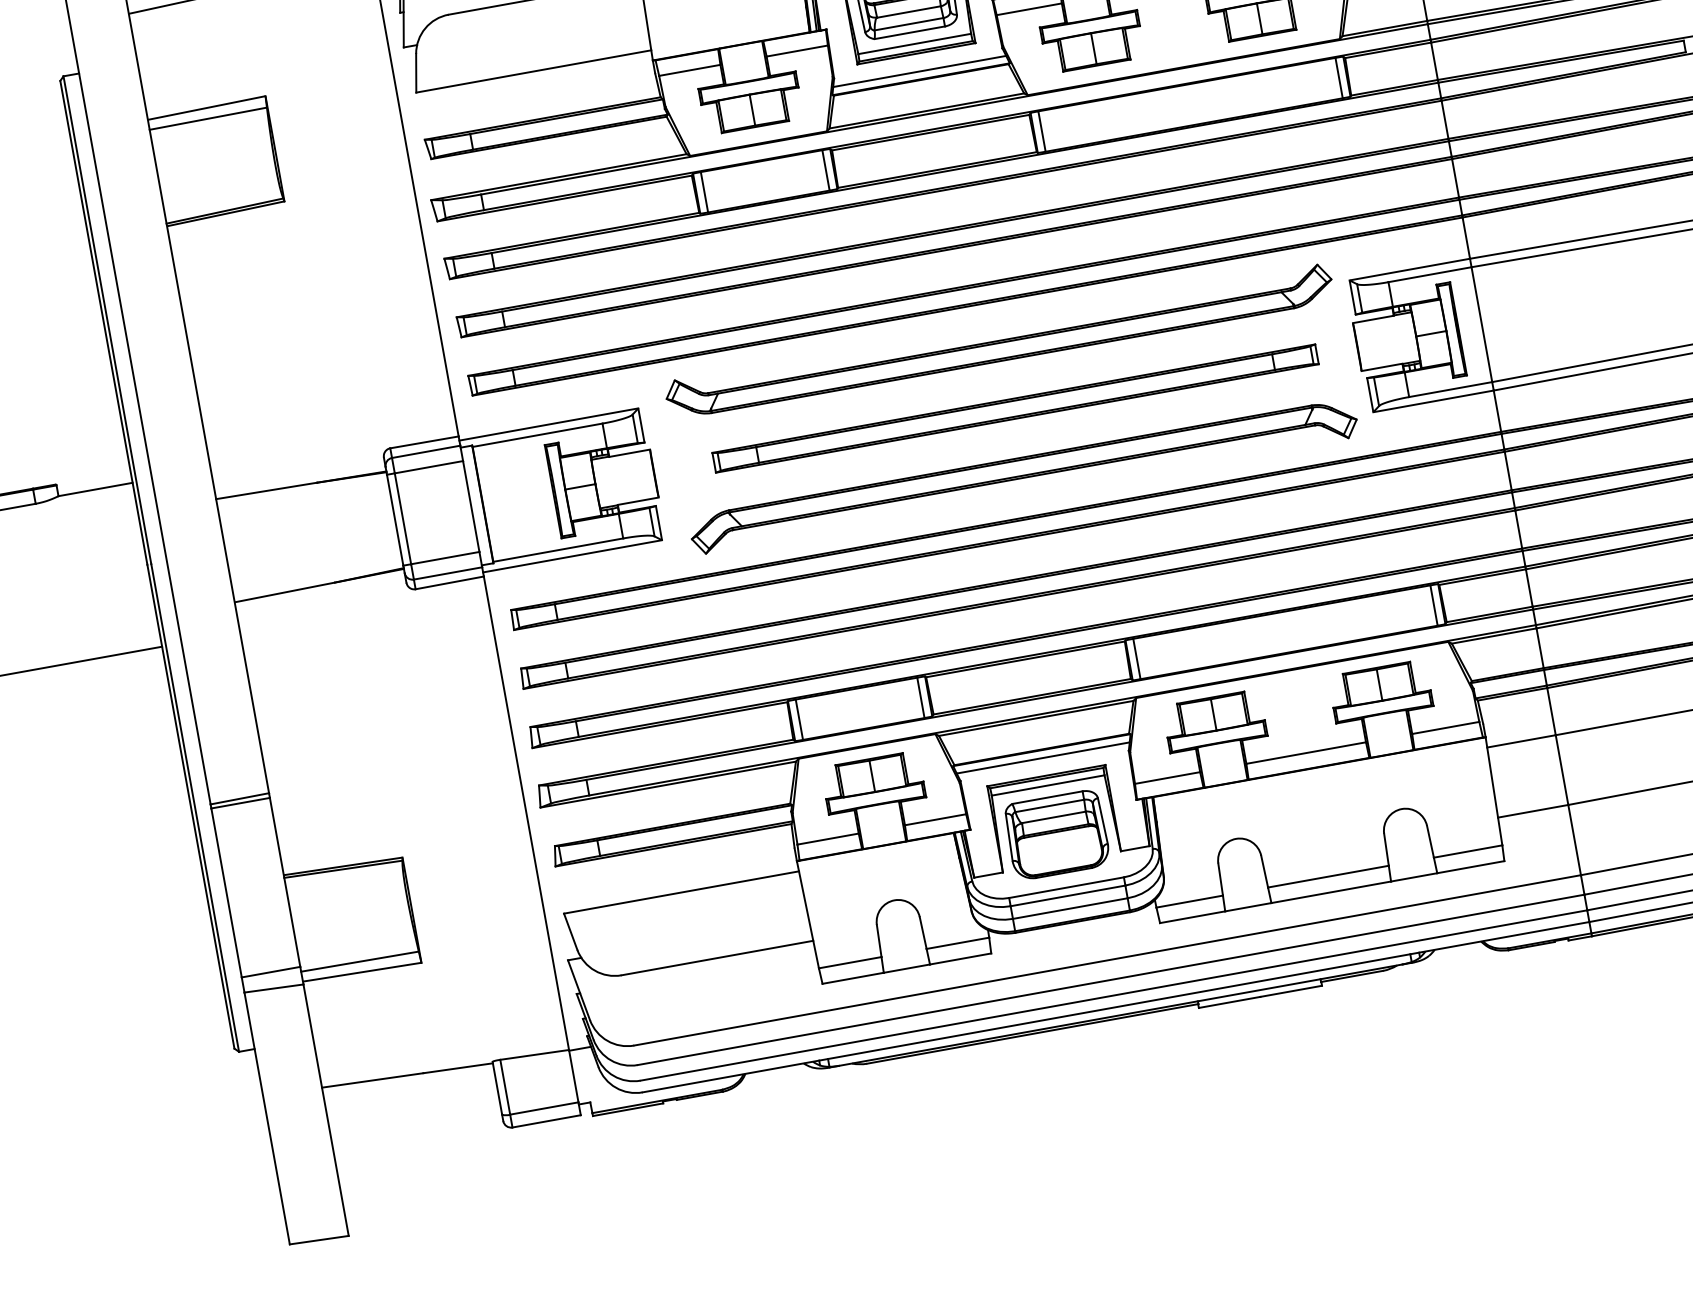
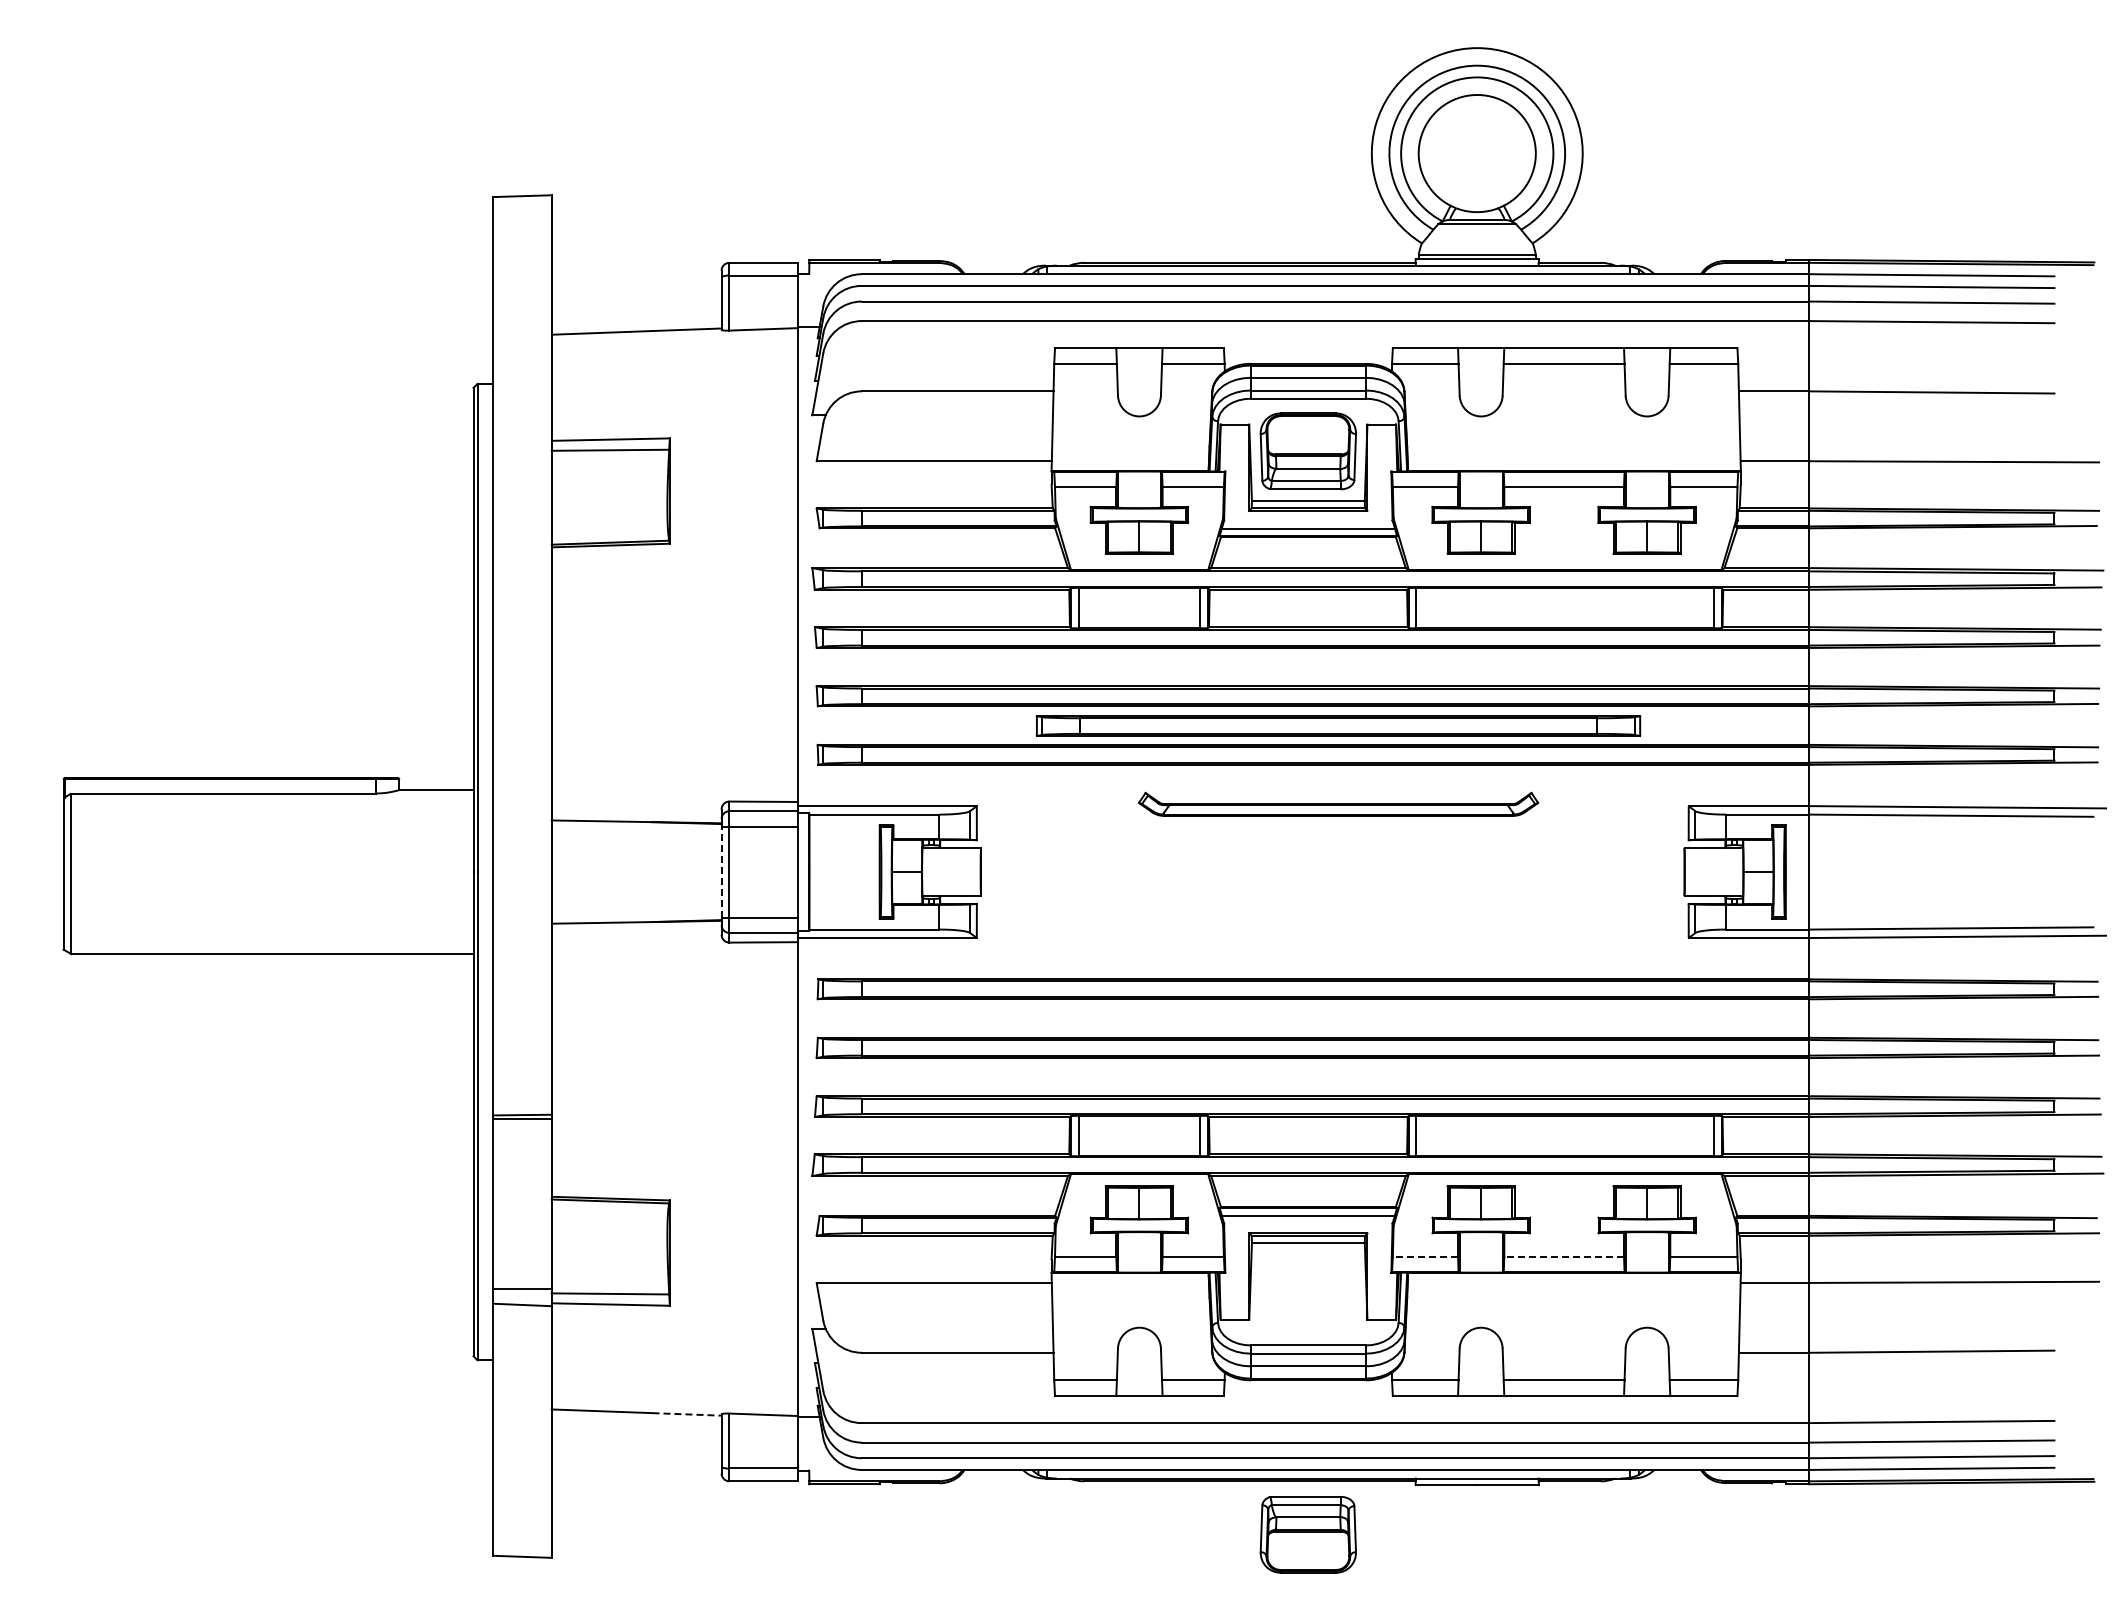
part: (999, 341) -> (1338, 804), size x0.6
part: (1015, 407) -> (1338, 725), moved
part: (1023, 476) -> (1338, 939), removed
line: (394, 519) -> (721, 871), solid -> dashed
line: (1306, 752) -> (1564, 1256), solid -> dashed
line: (1167, 777) -> (1425, 1256), solid -> dashed
part: (1056, 834) -> (1307, 1534), moved
line: (458, 1068) -> (687, 1414), solid -> dashed

